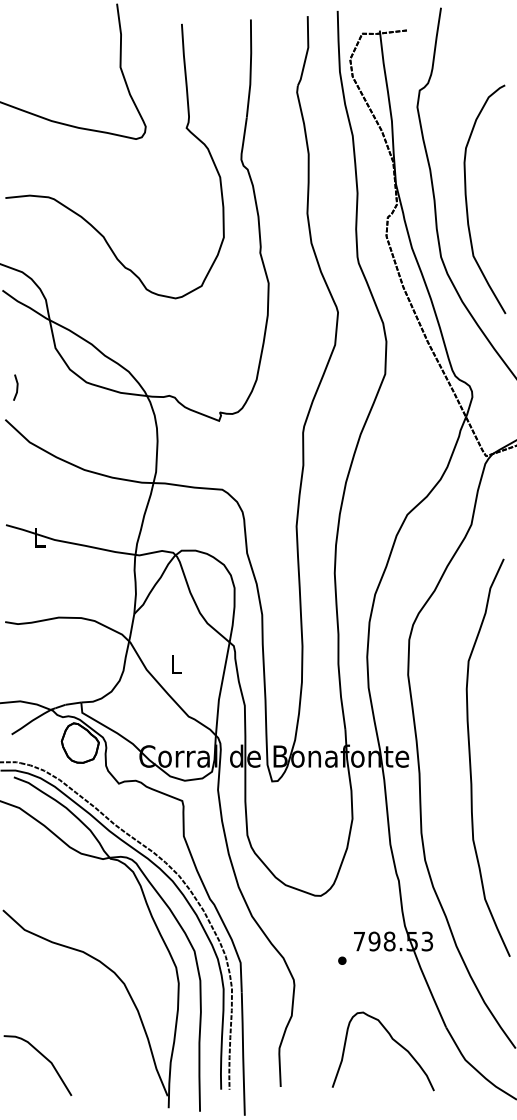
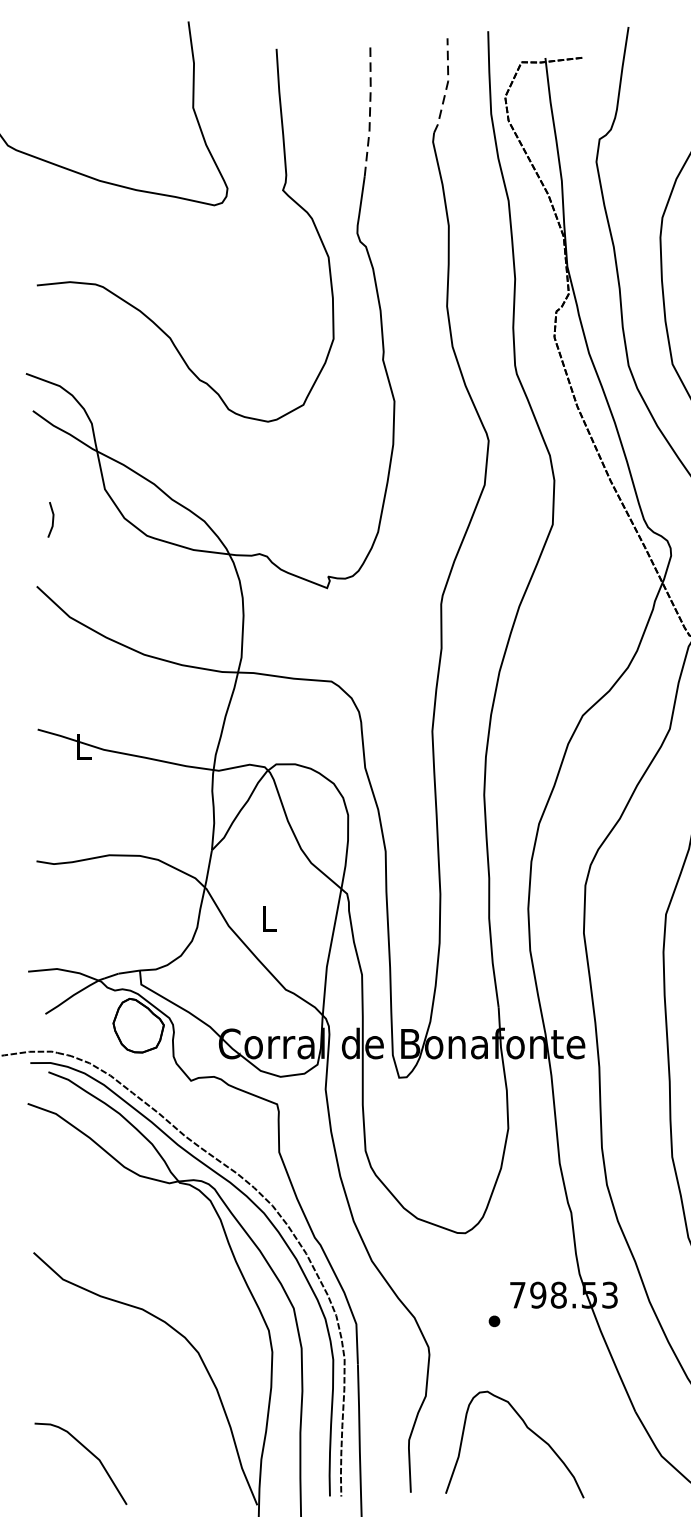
line: (307, 51) -> (447, 86), solid -> dashed
line: (250, 68) -> (369, 109), solid -> dashed
line: (16, 387) -> (51, 519), moved
curve: (391, 1039) -> (525, 1428), moved

